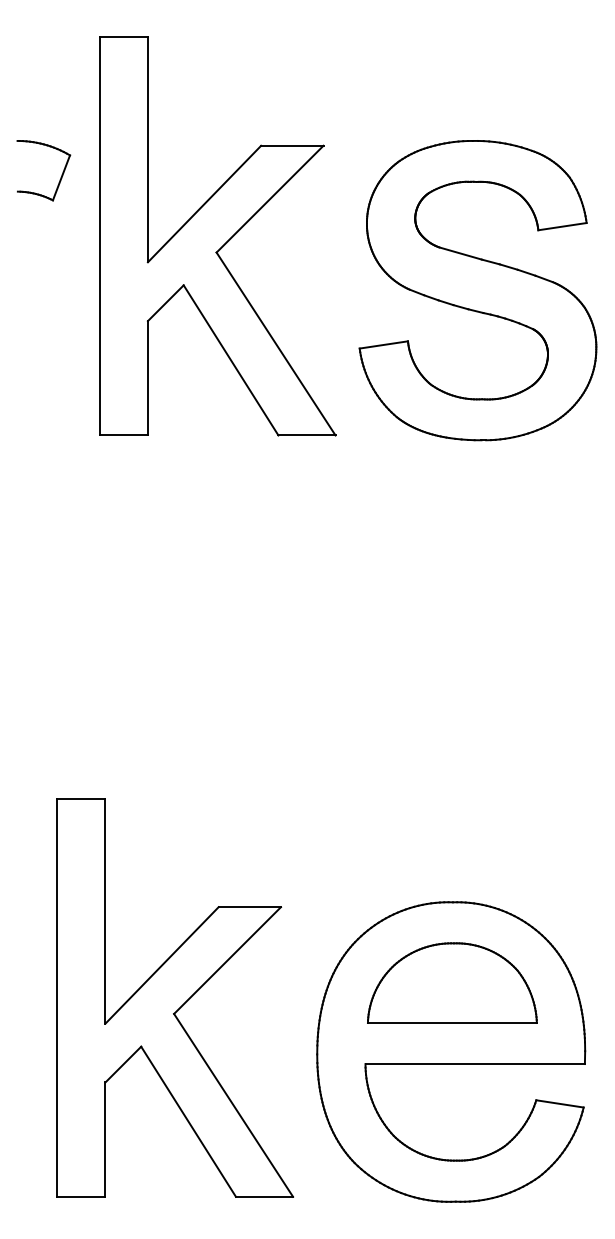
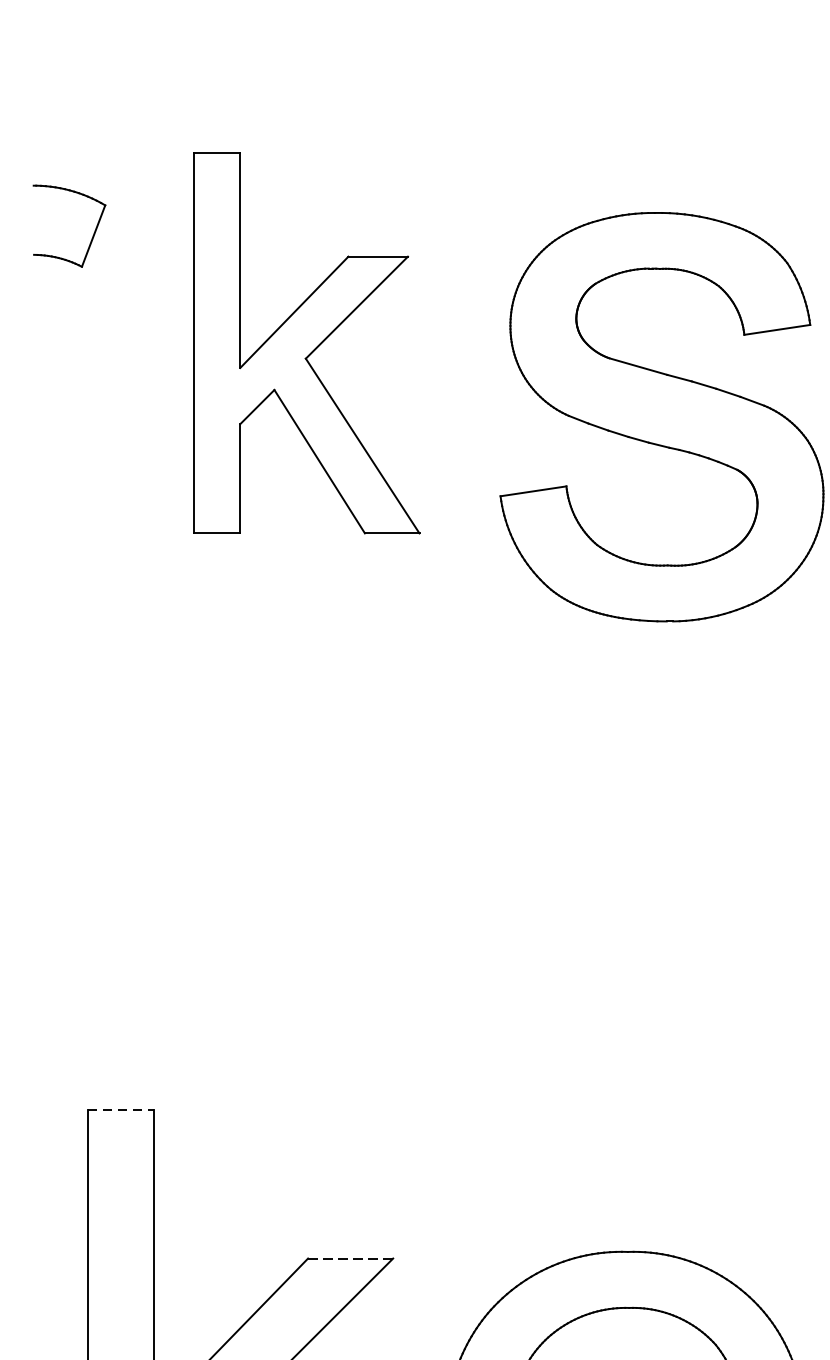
part: (59, 179) -> (90, 238), moved
part: (217, 236) -> (306, 343), size x0.7
line: (81, 798) -> (120, 1110), solid -> dashed
line: (250, 907) -> (351, 1258), solid -> dashed

